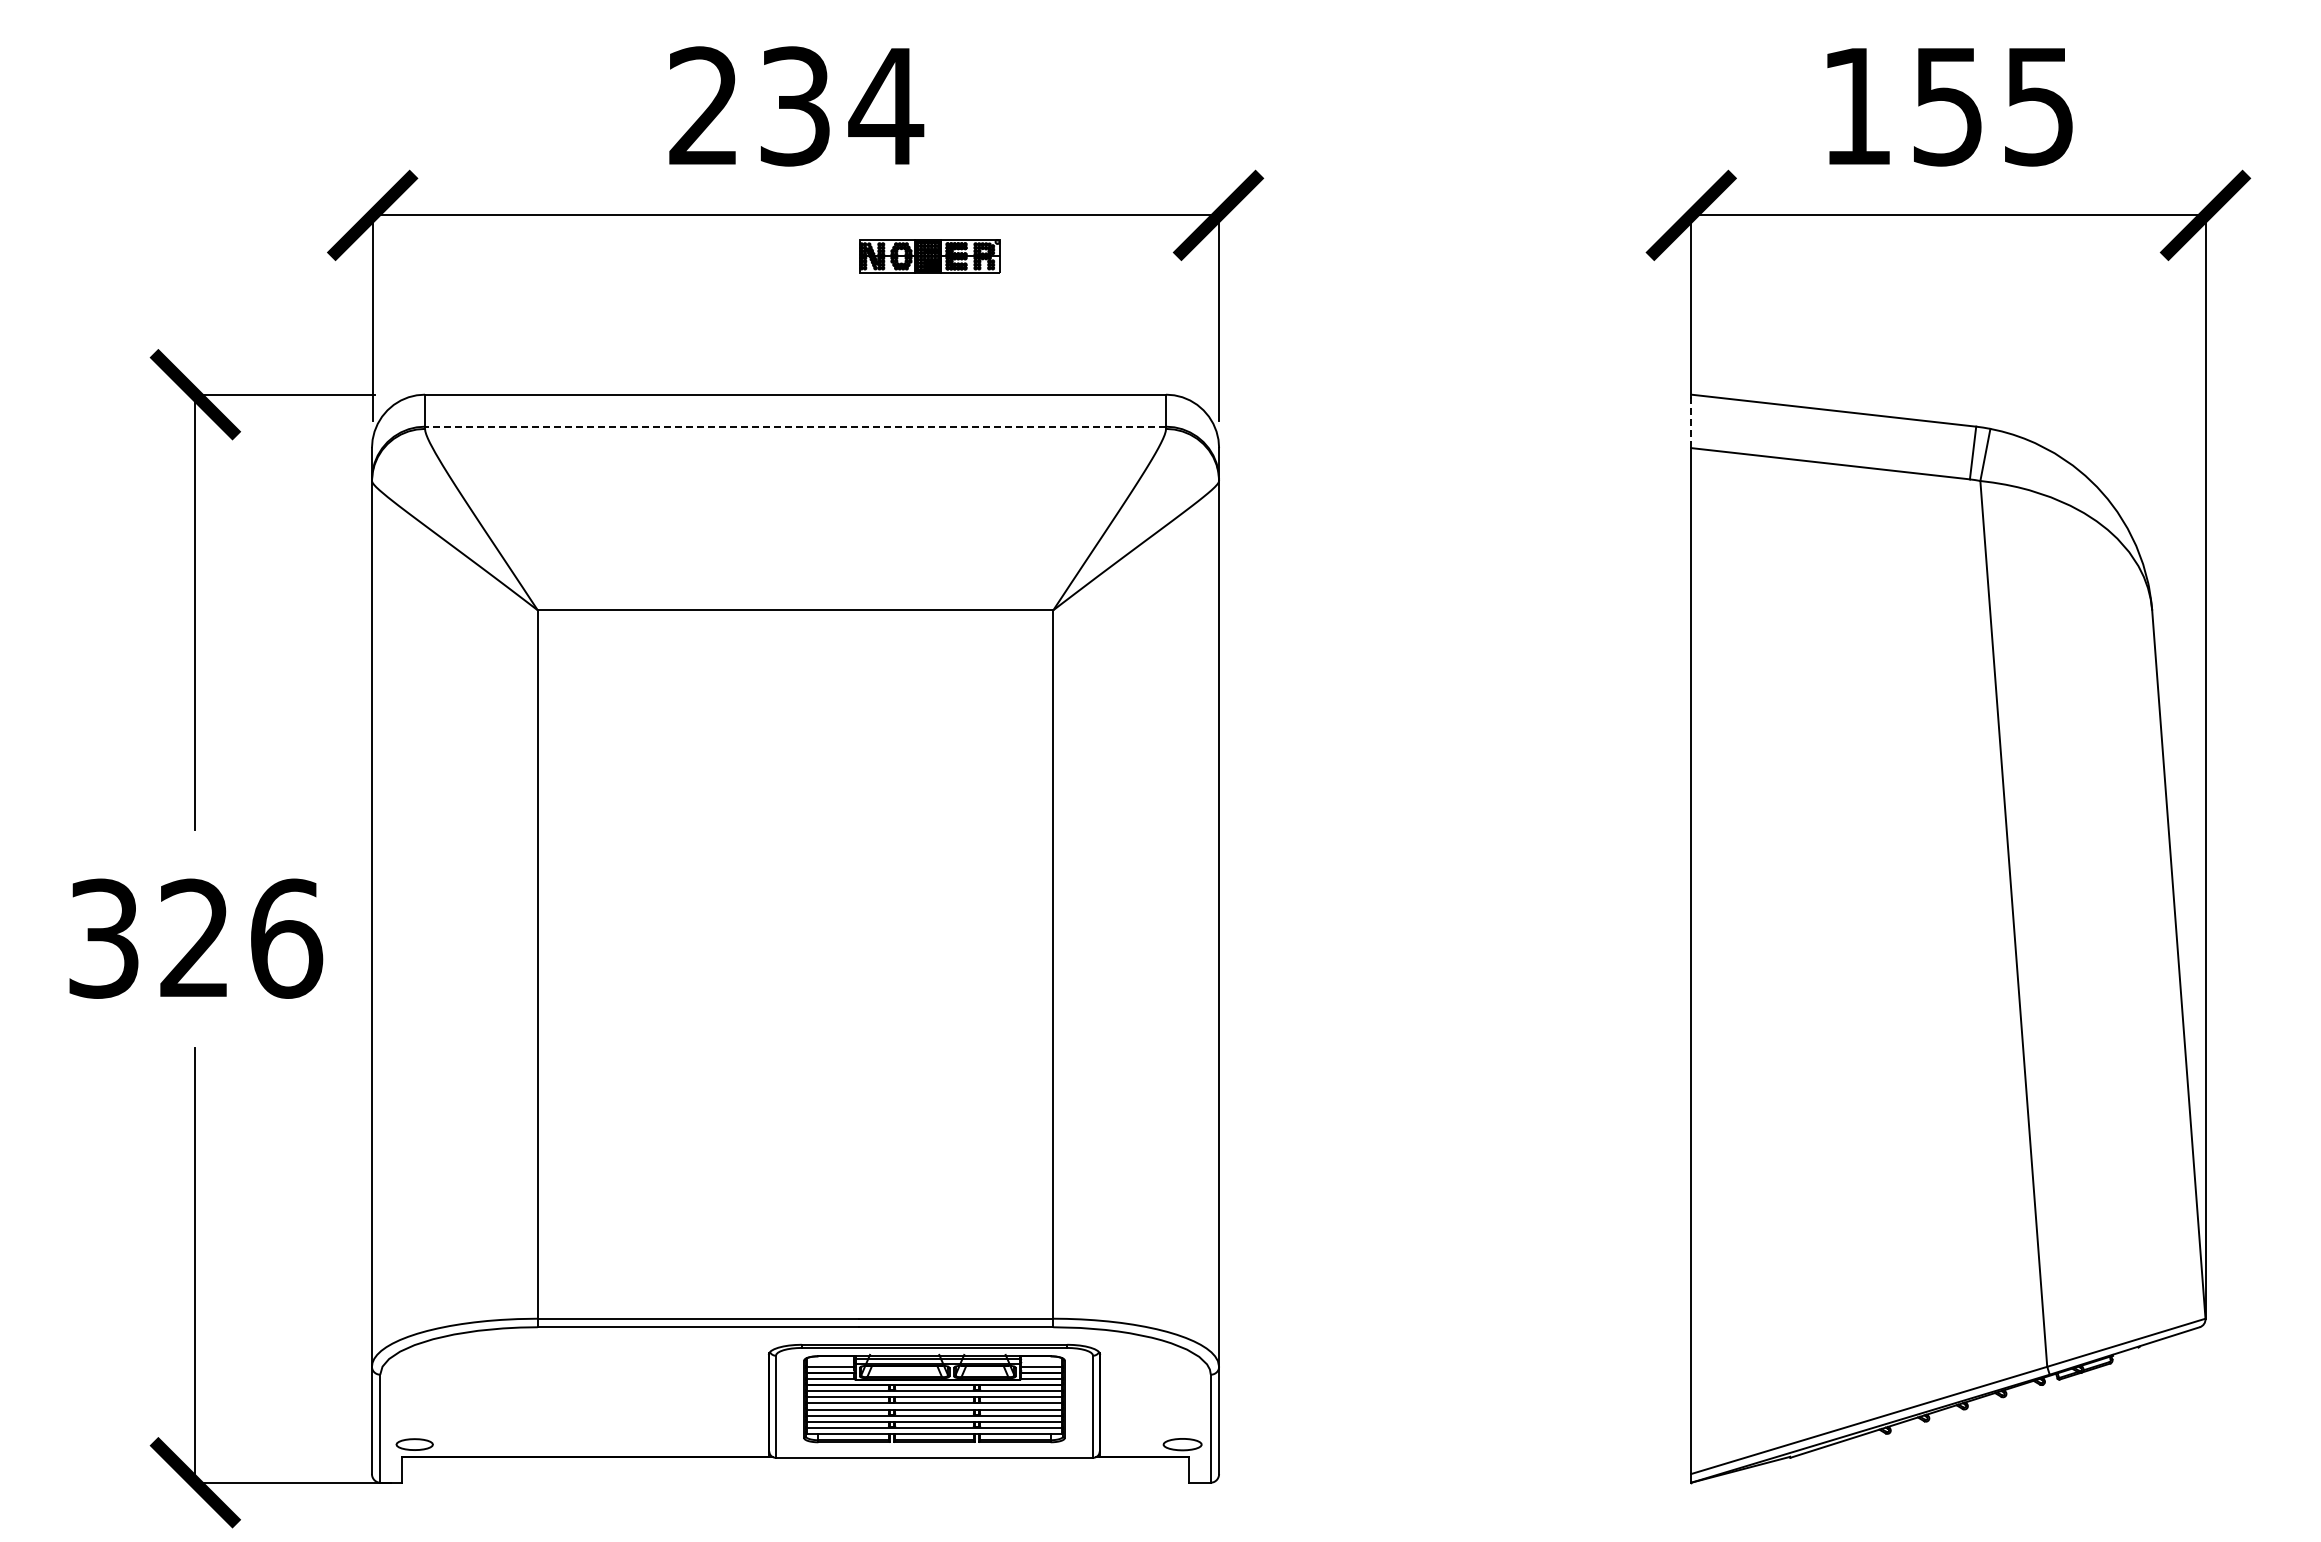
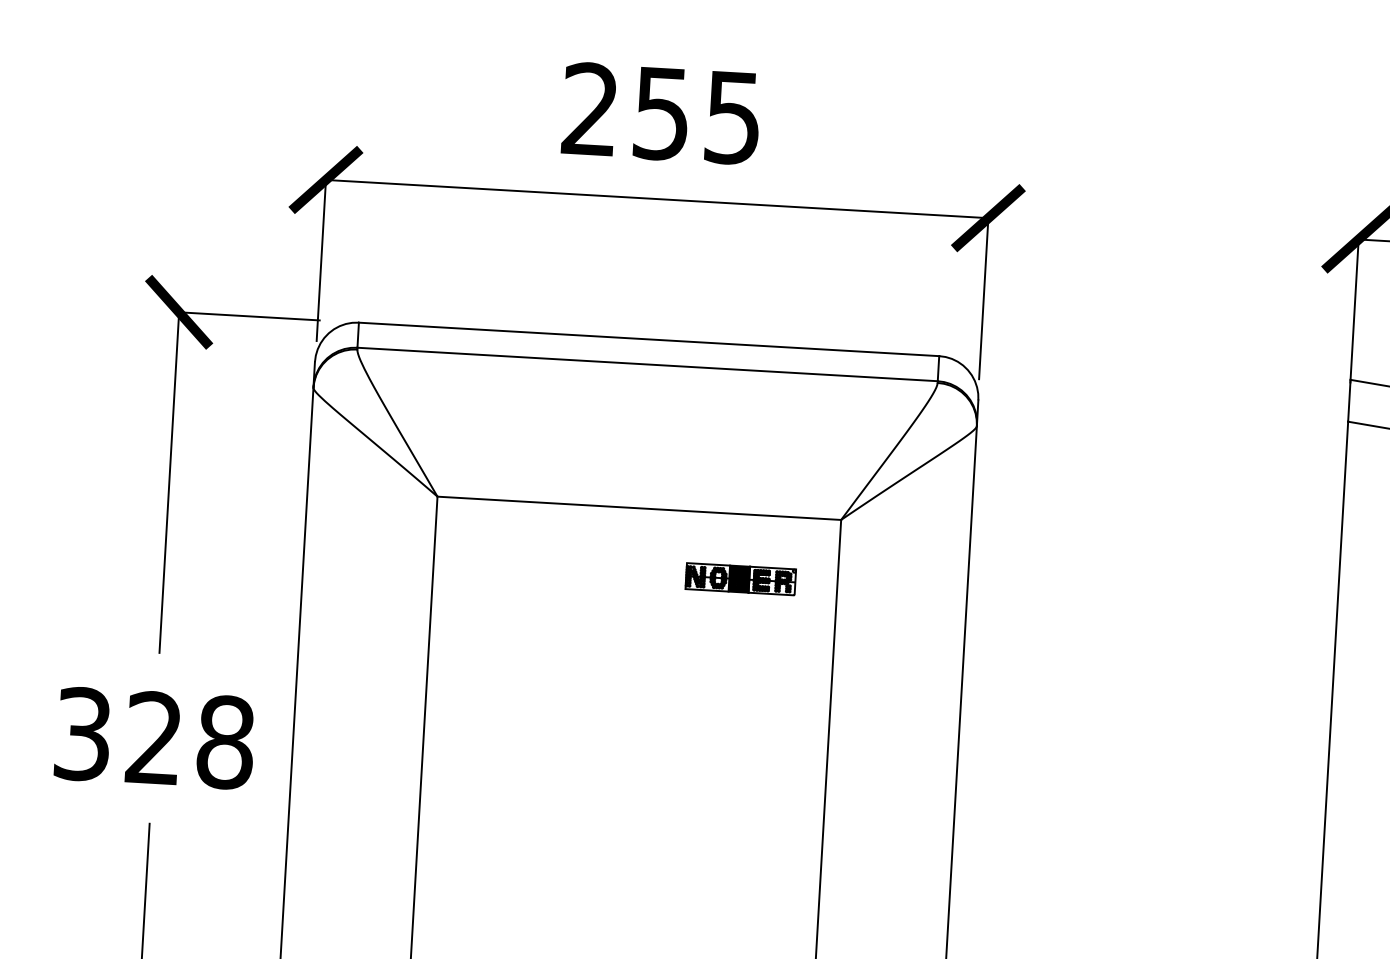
text: (842, 106) -> (698, 115), 234 -> 255
part: (929, 256) -> (740, 579), moved
line: (1691, 421) -> (1349, 400), dashed -> solid
line: (795, 426) -> (647, 364), dashed -> solid
text: (286, 938) -> (225, 742), 326 -> 328

